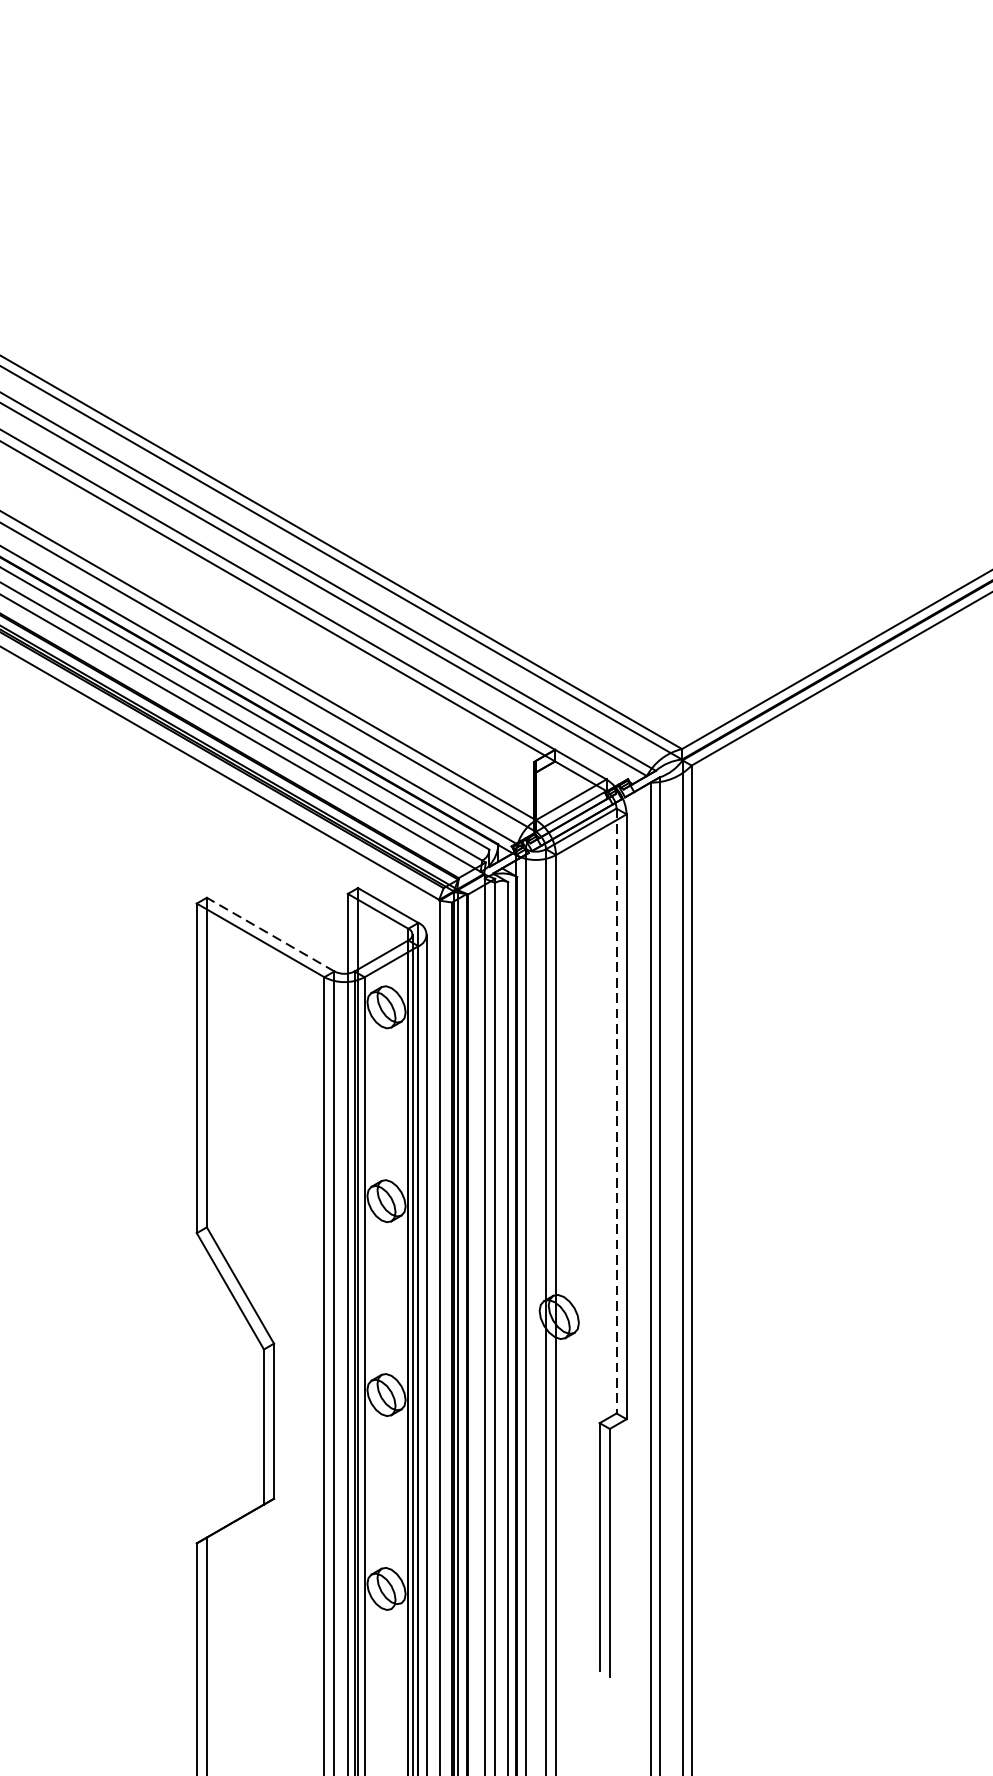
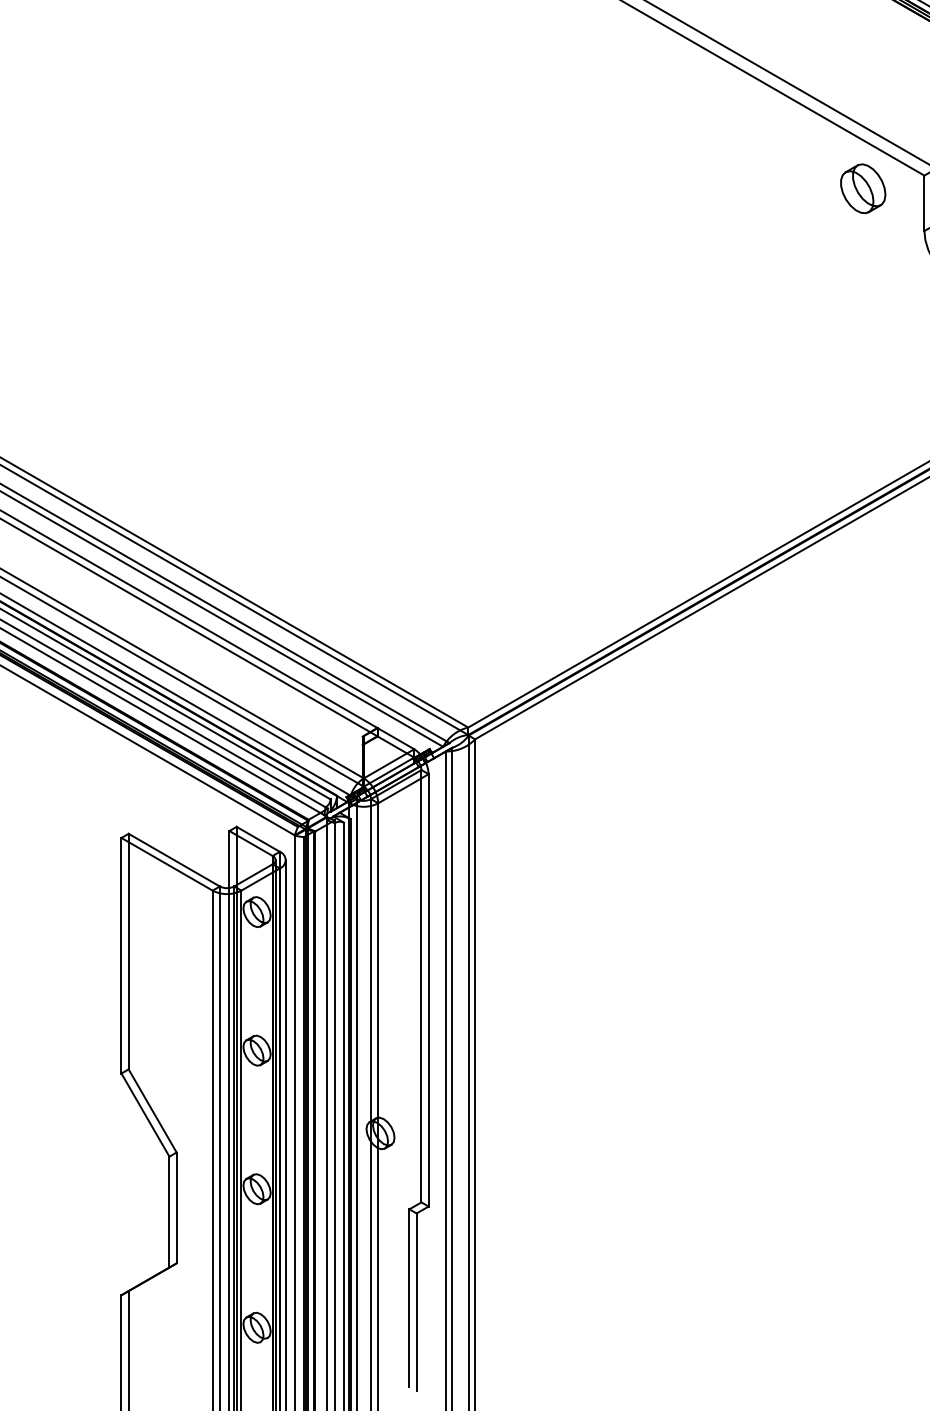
line: (271, 935) -> (174, 860), dashed -> solid
line: (616, 1111) -> (421, 986), dashed -> solid

